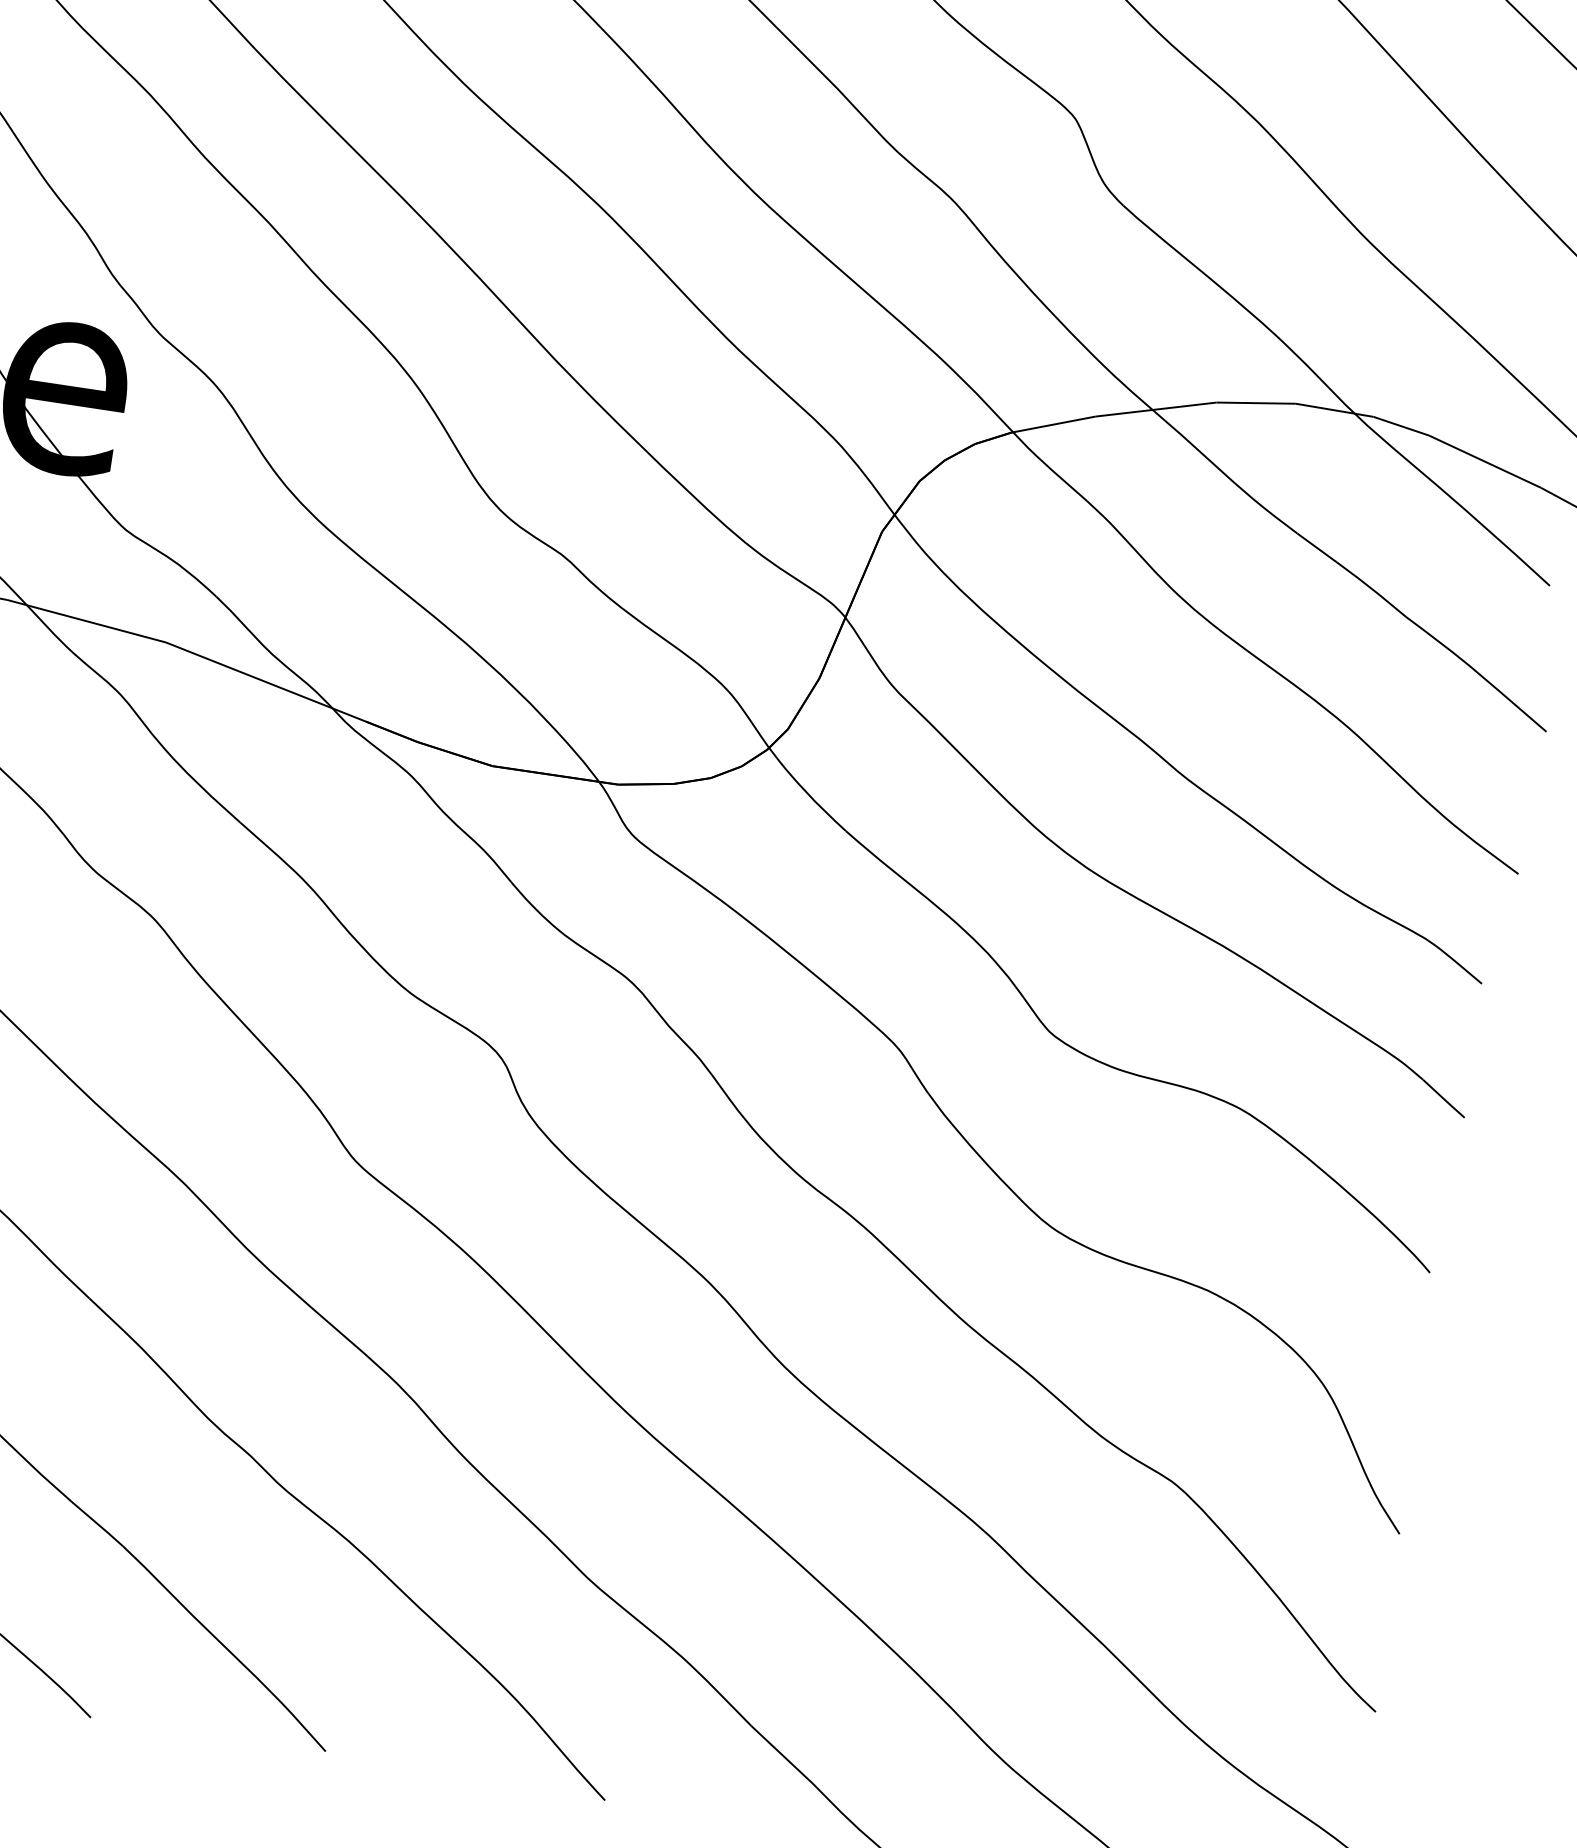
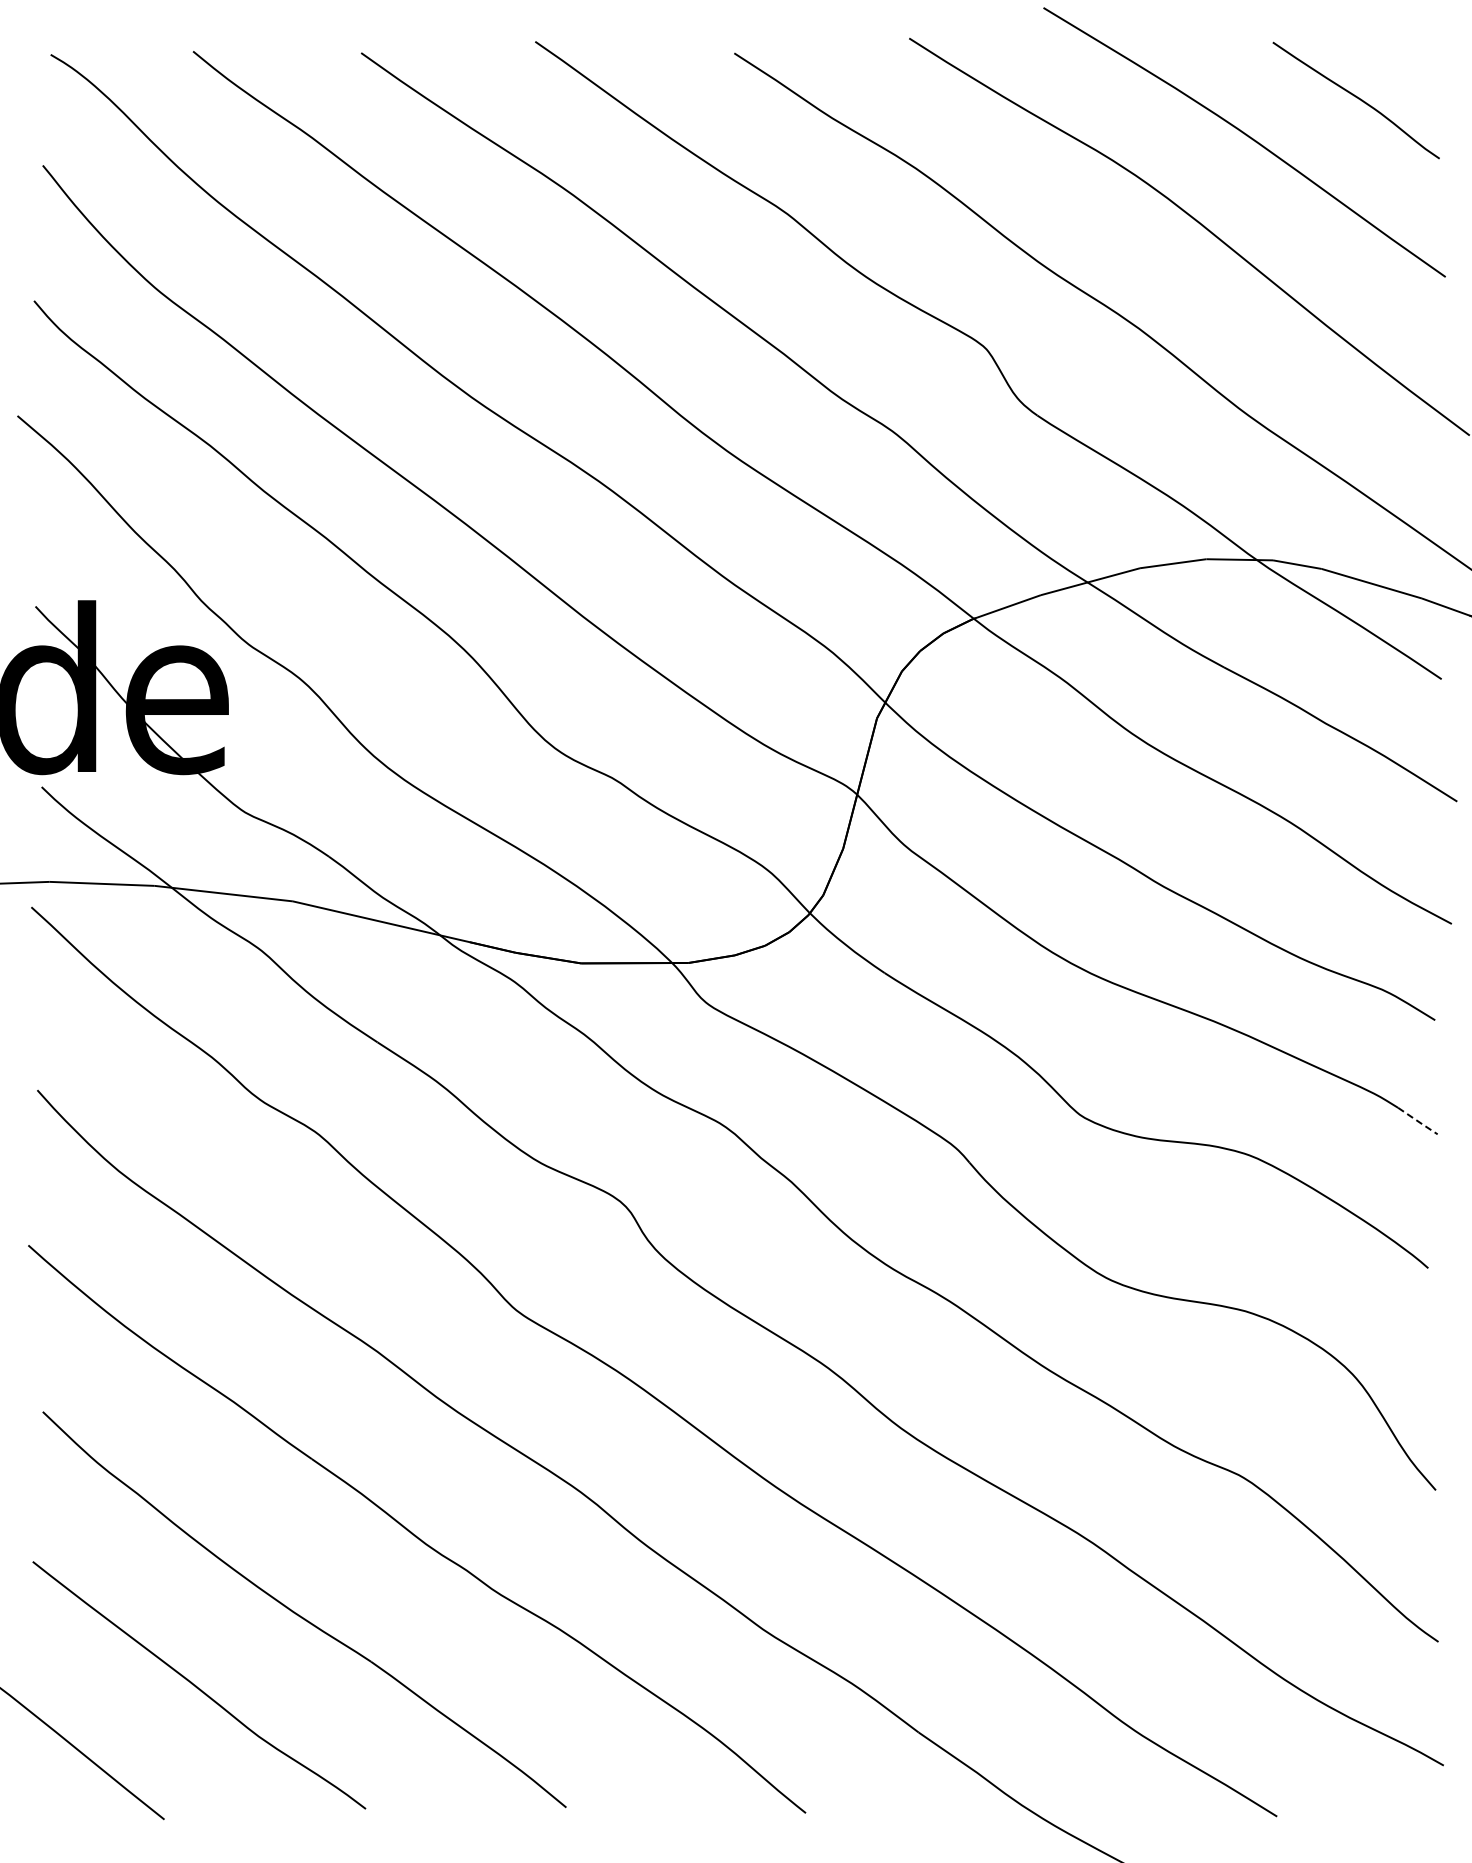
line: (1444, 1099) -> (1418, 1121), solid -> dashed

